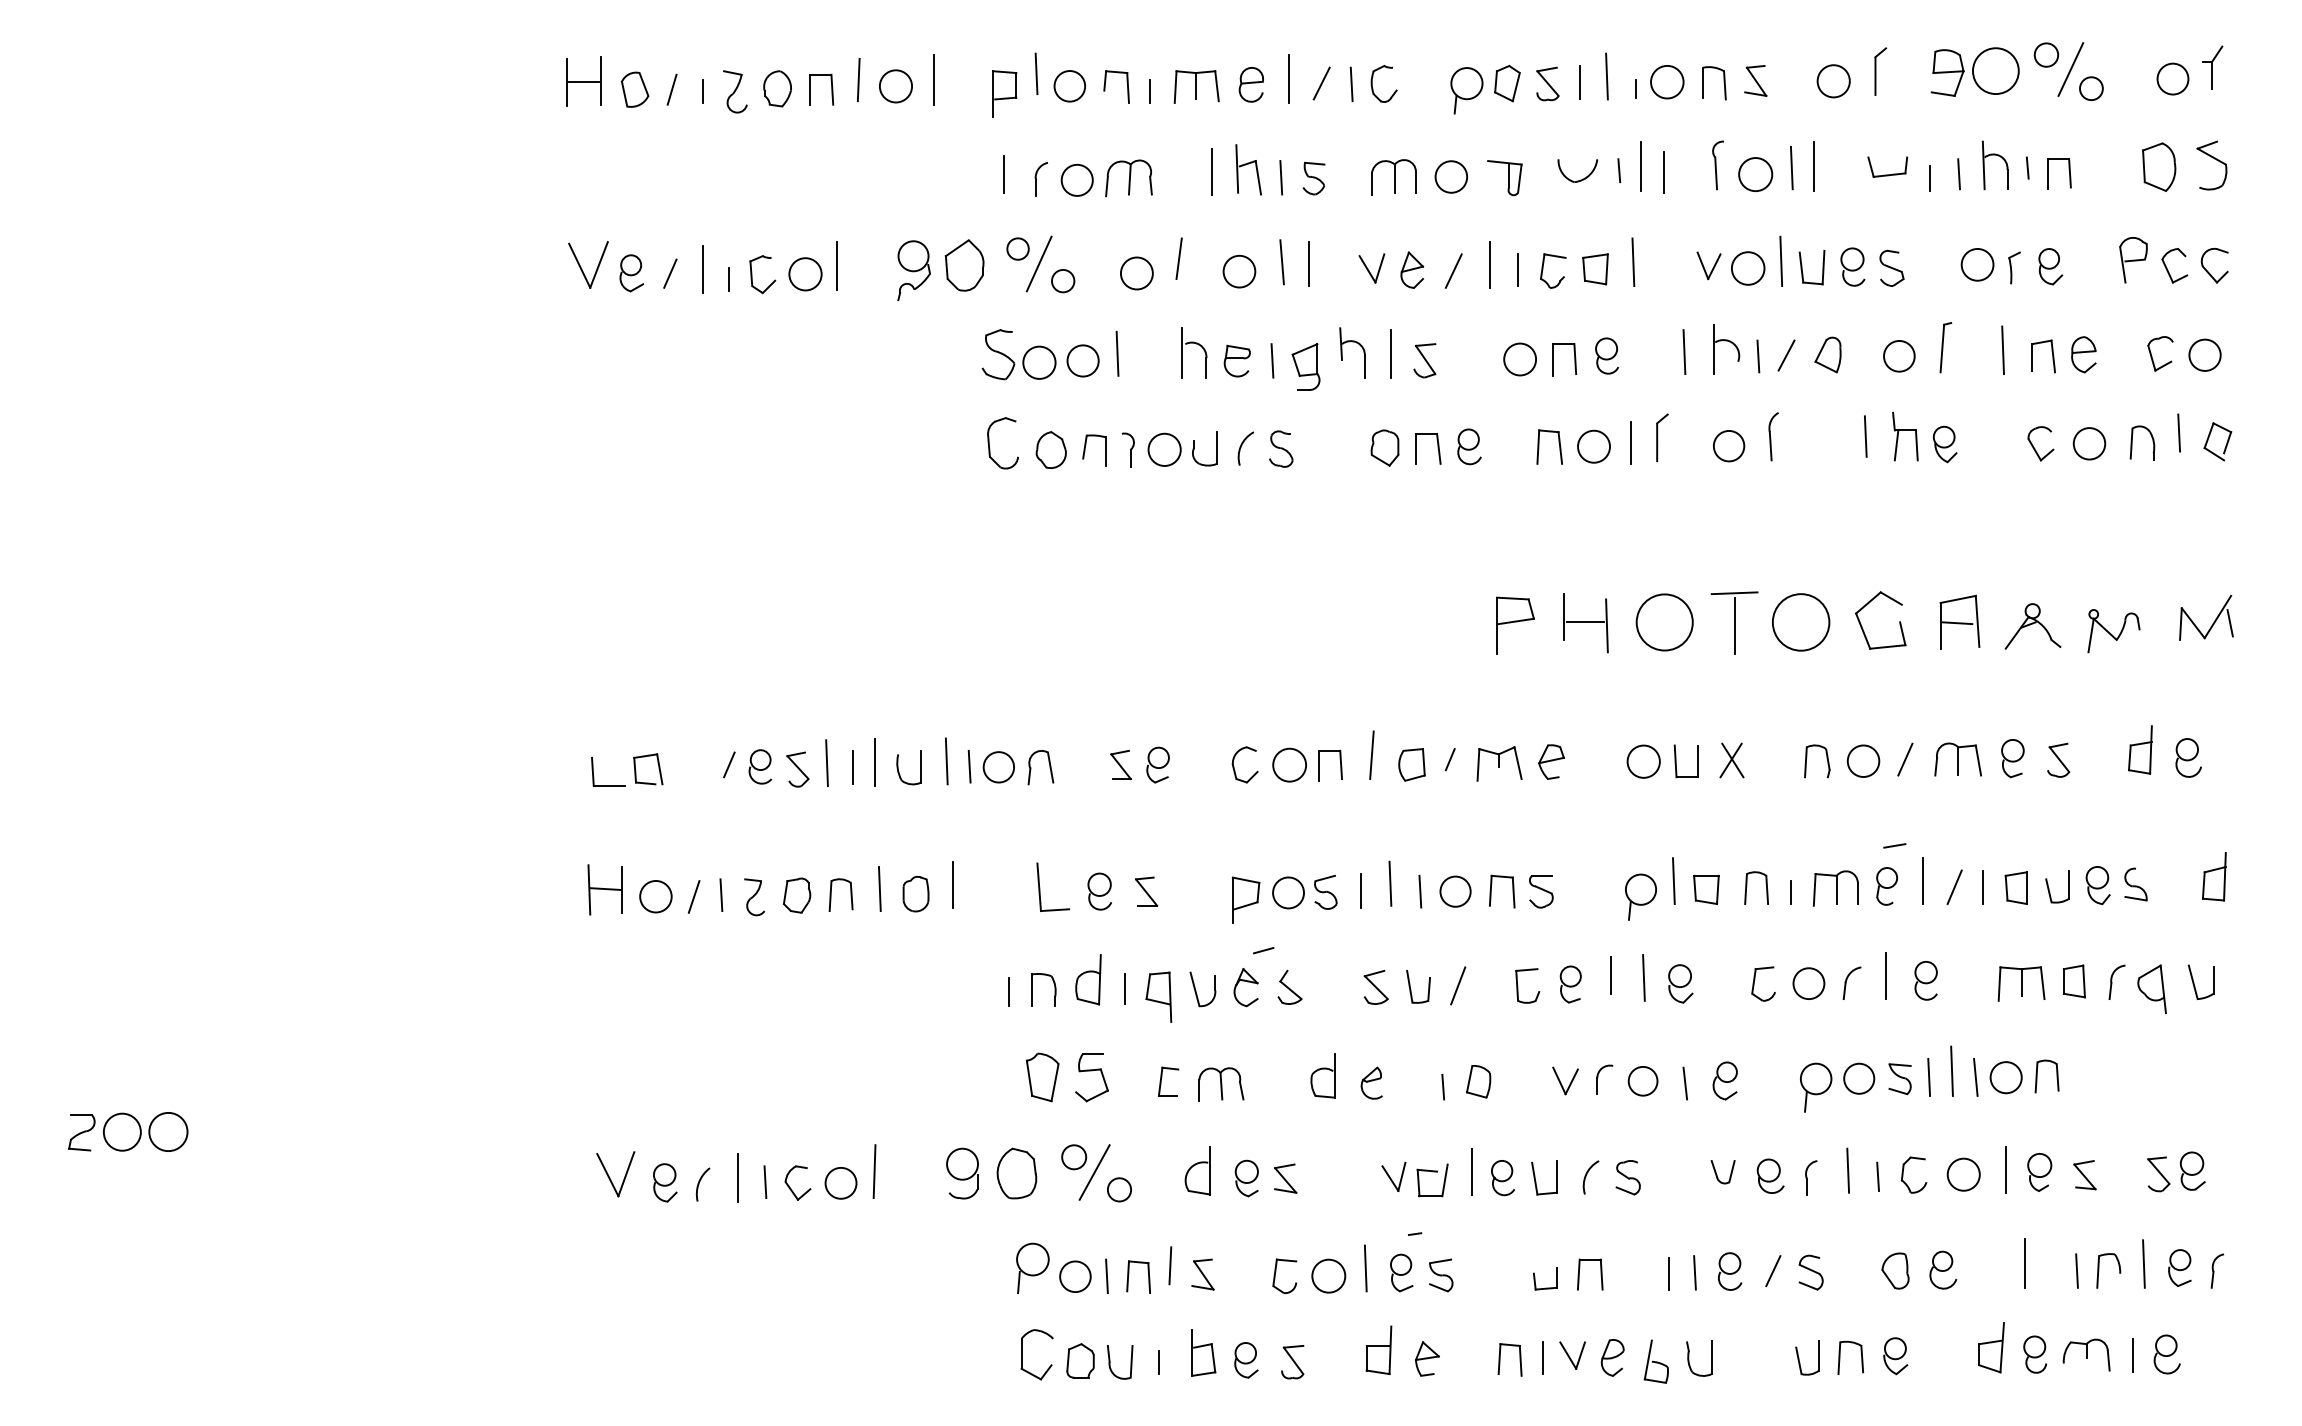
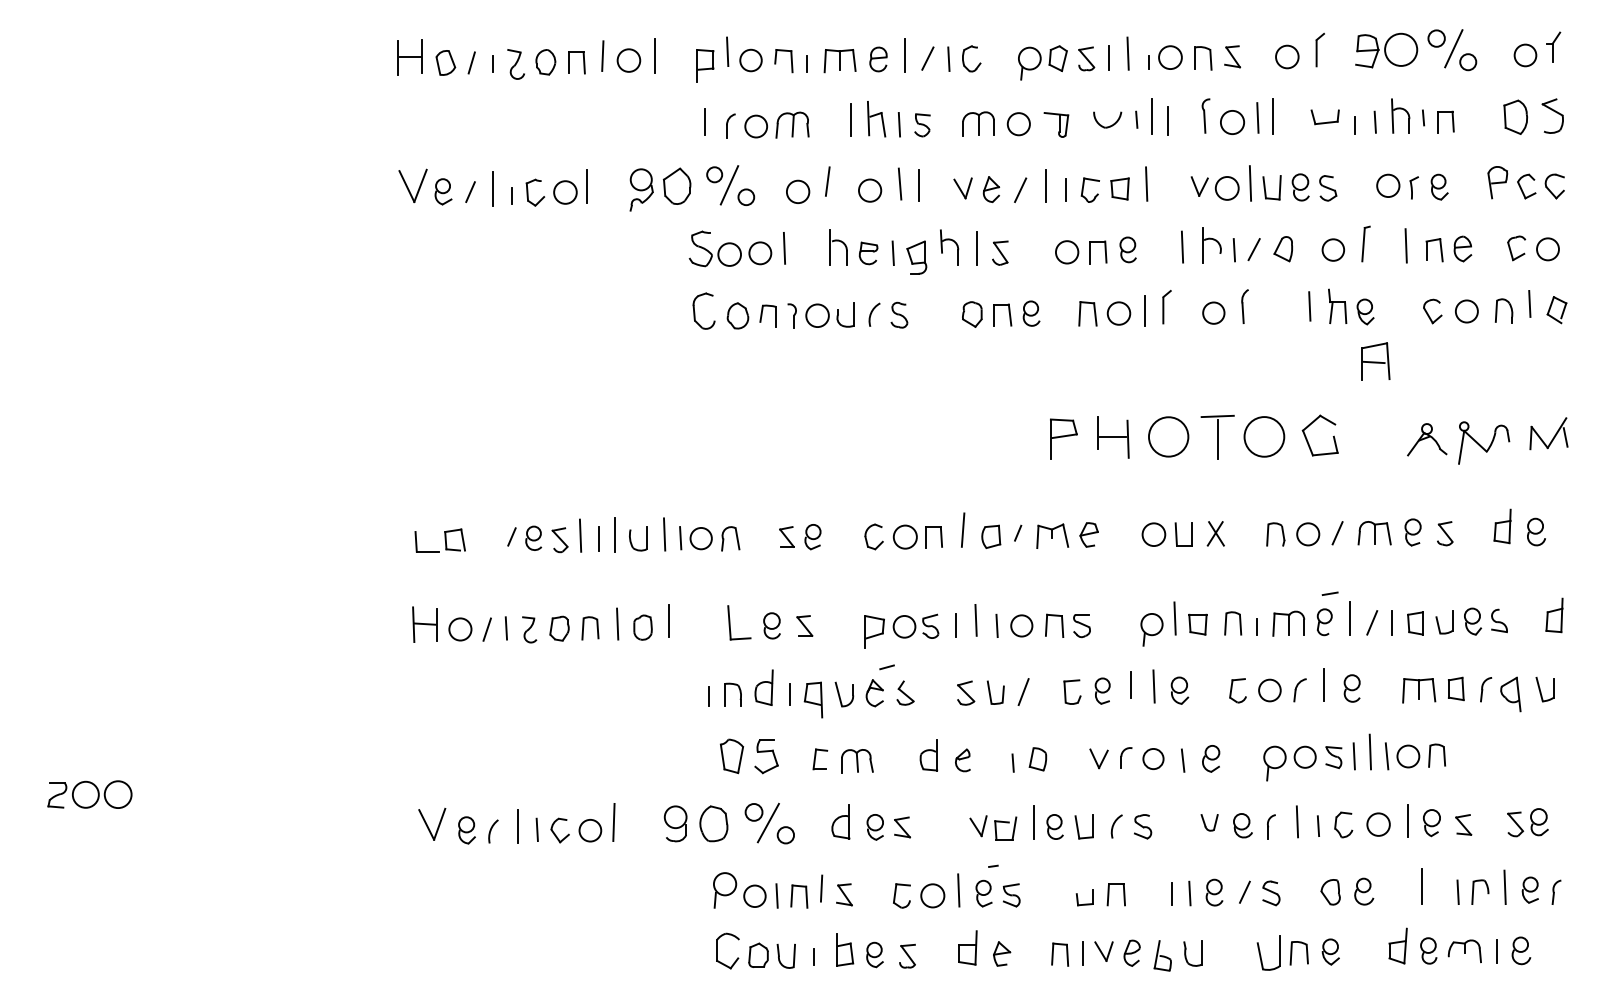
part: (1959, 621) -> (1375, 361), moved
part: (2113, 630) -> (1483, 442), size x1.4
part: (1806, 1356) -> (1268, 952), size x1.4

